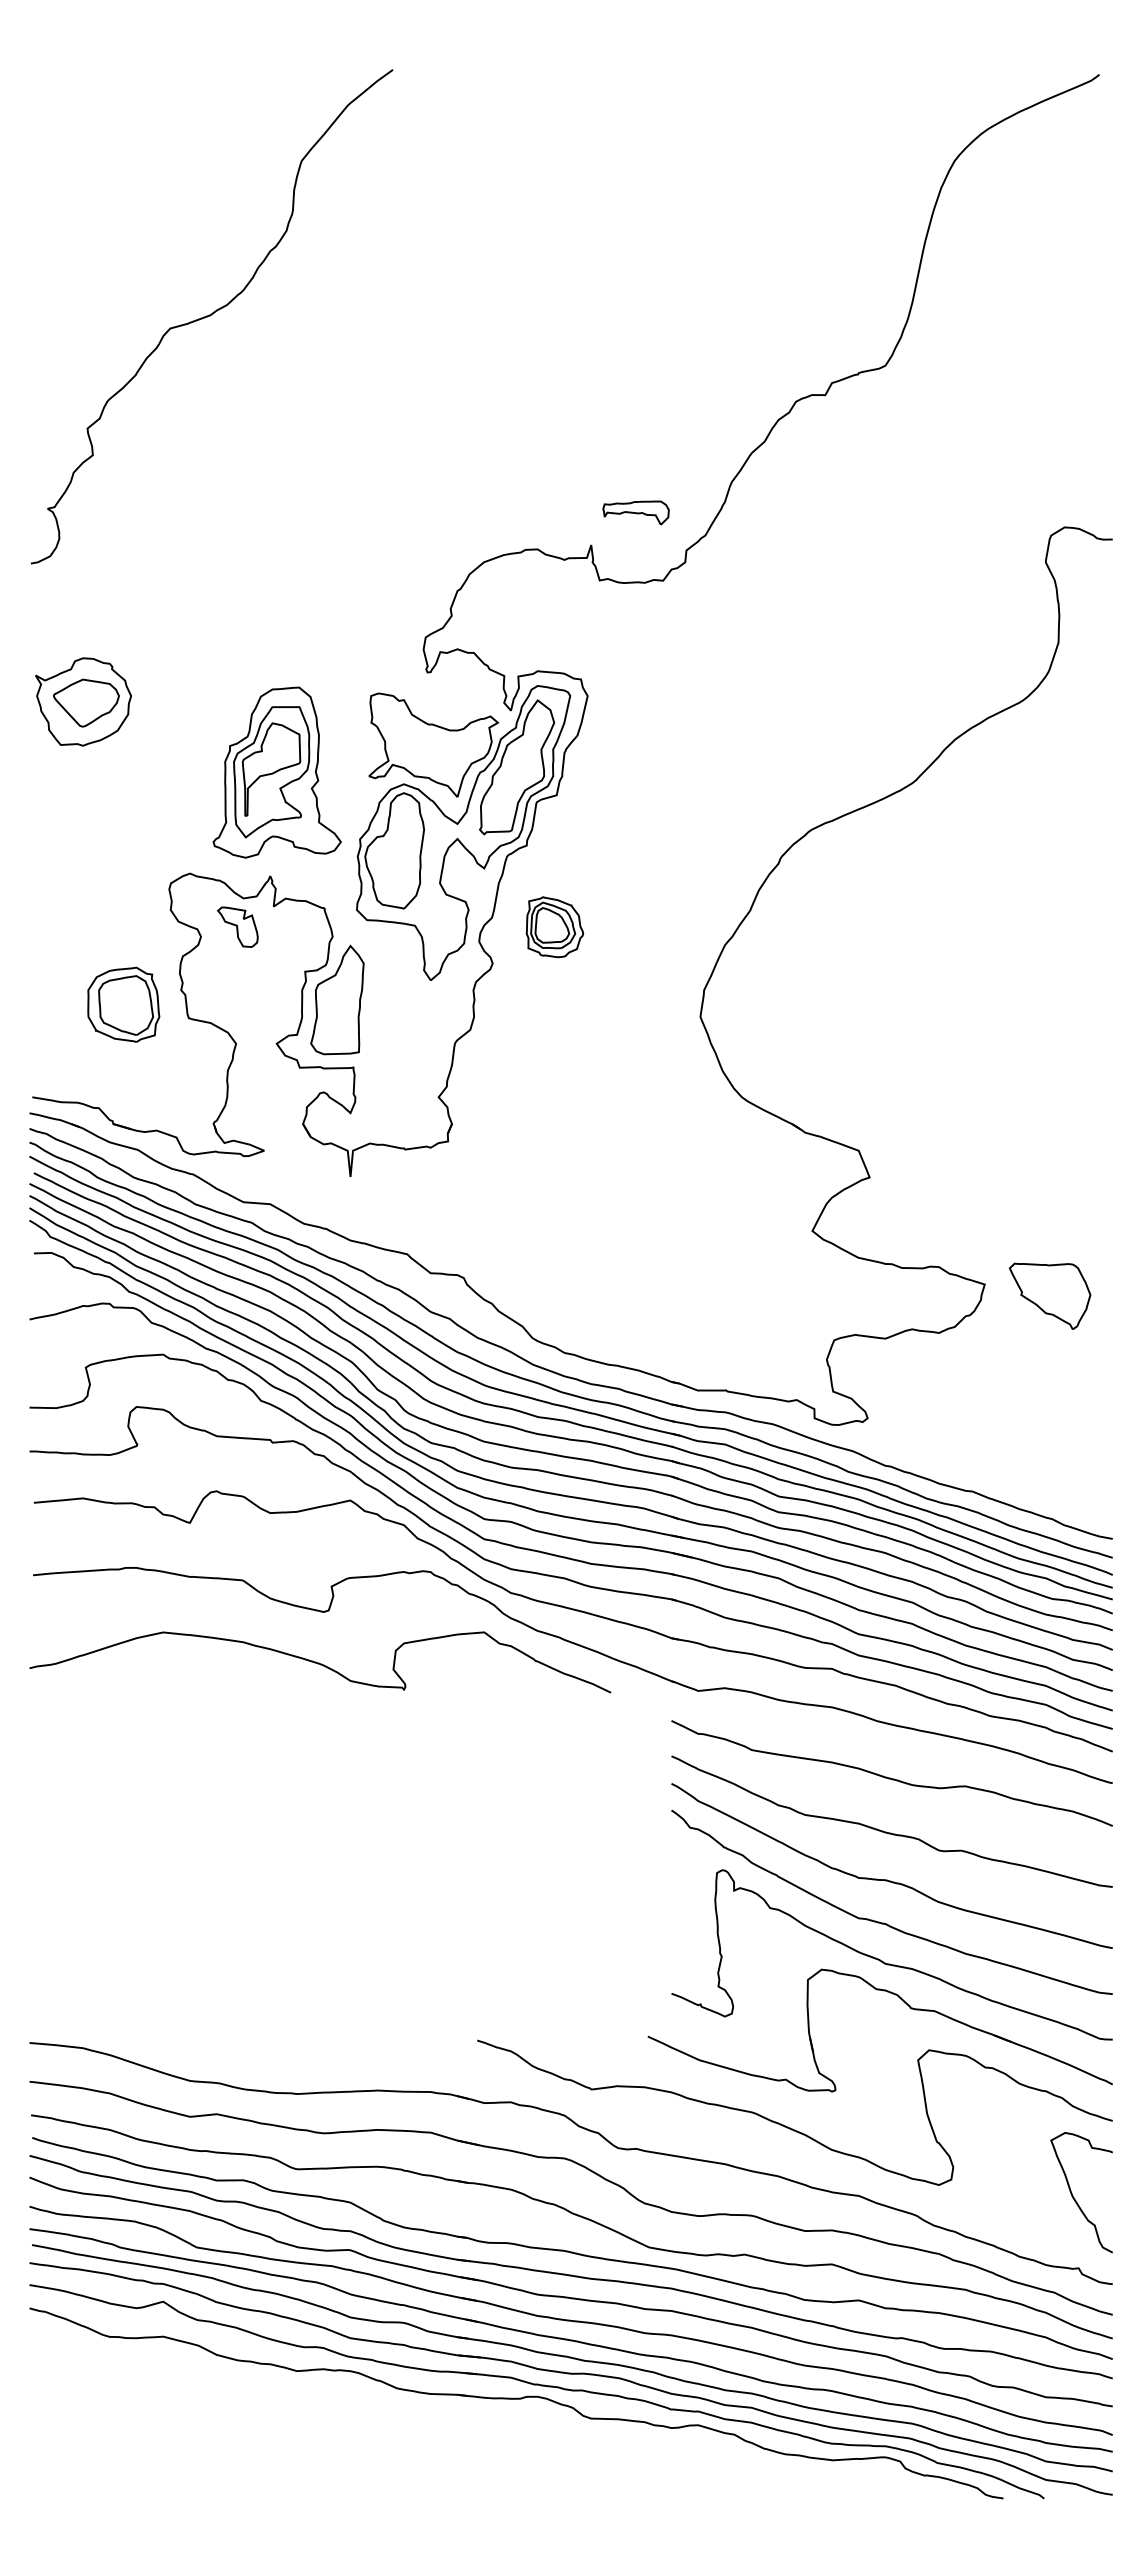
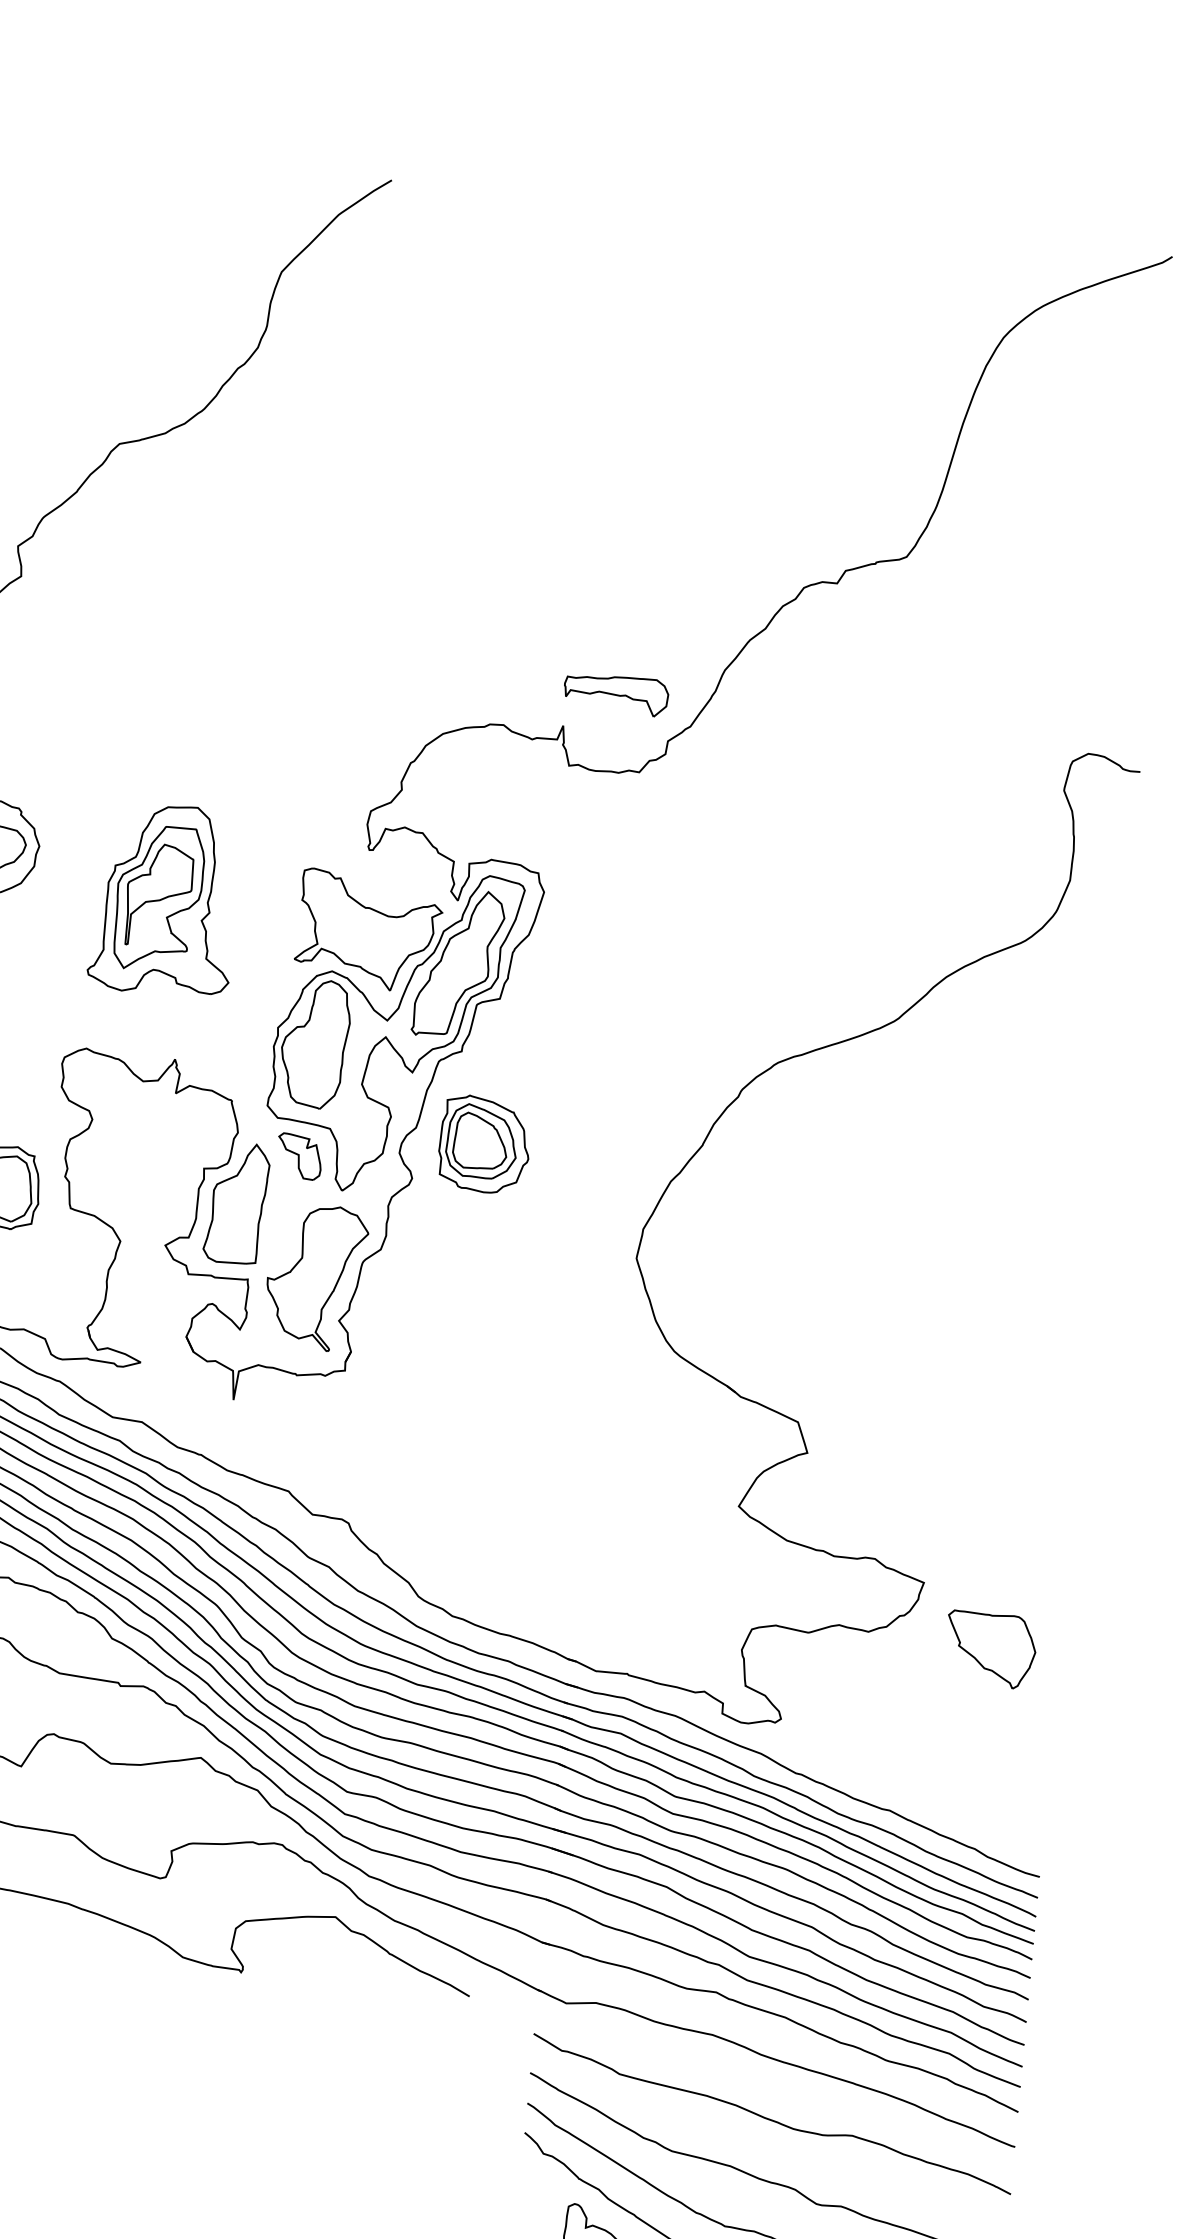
part: (635, 512) -> (615, 694), size x1.43
part: (276, 772) -> (164, 899), moved
part: (237, 926) -> (299, 1155), moved
part: (554, 926) -> (484, 1143), size x1.43
part: (414, 1060) -> (315, 1277), added
part: (1050, 1295) -> (991, 1649), moved

